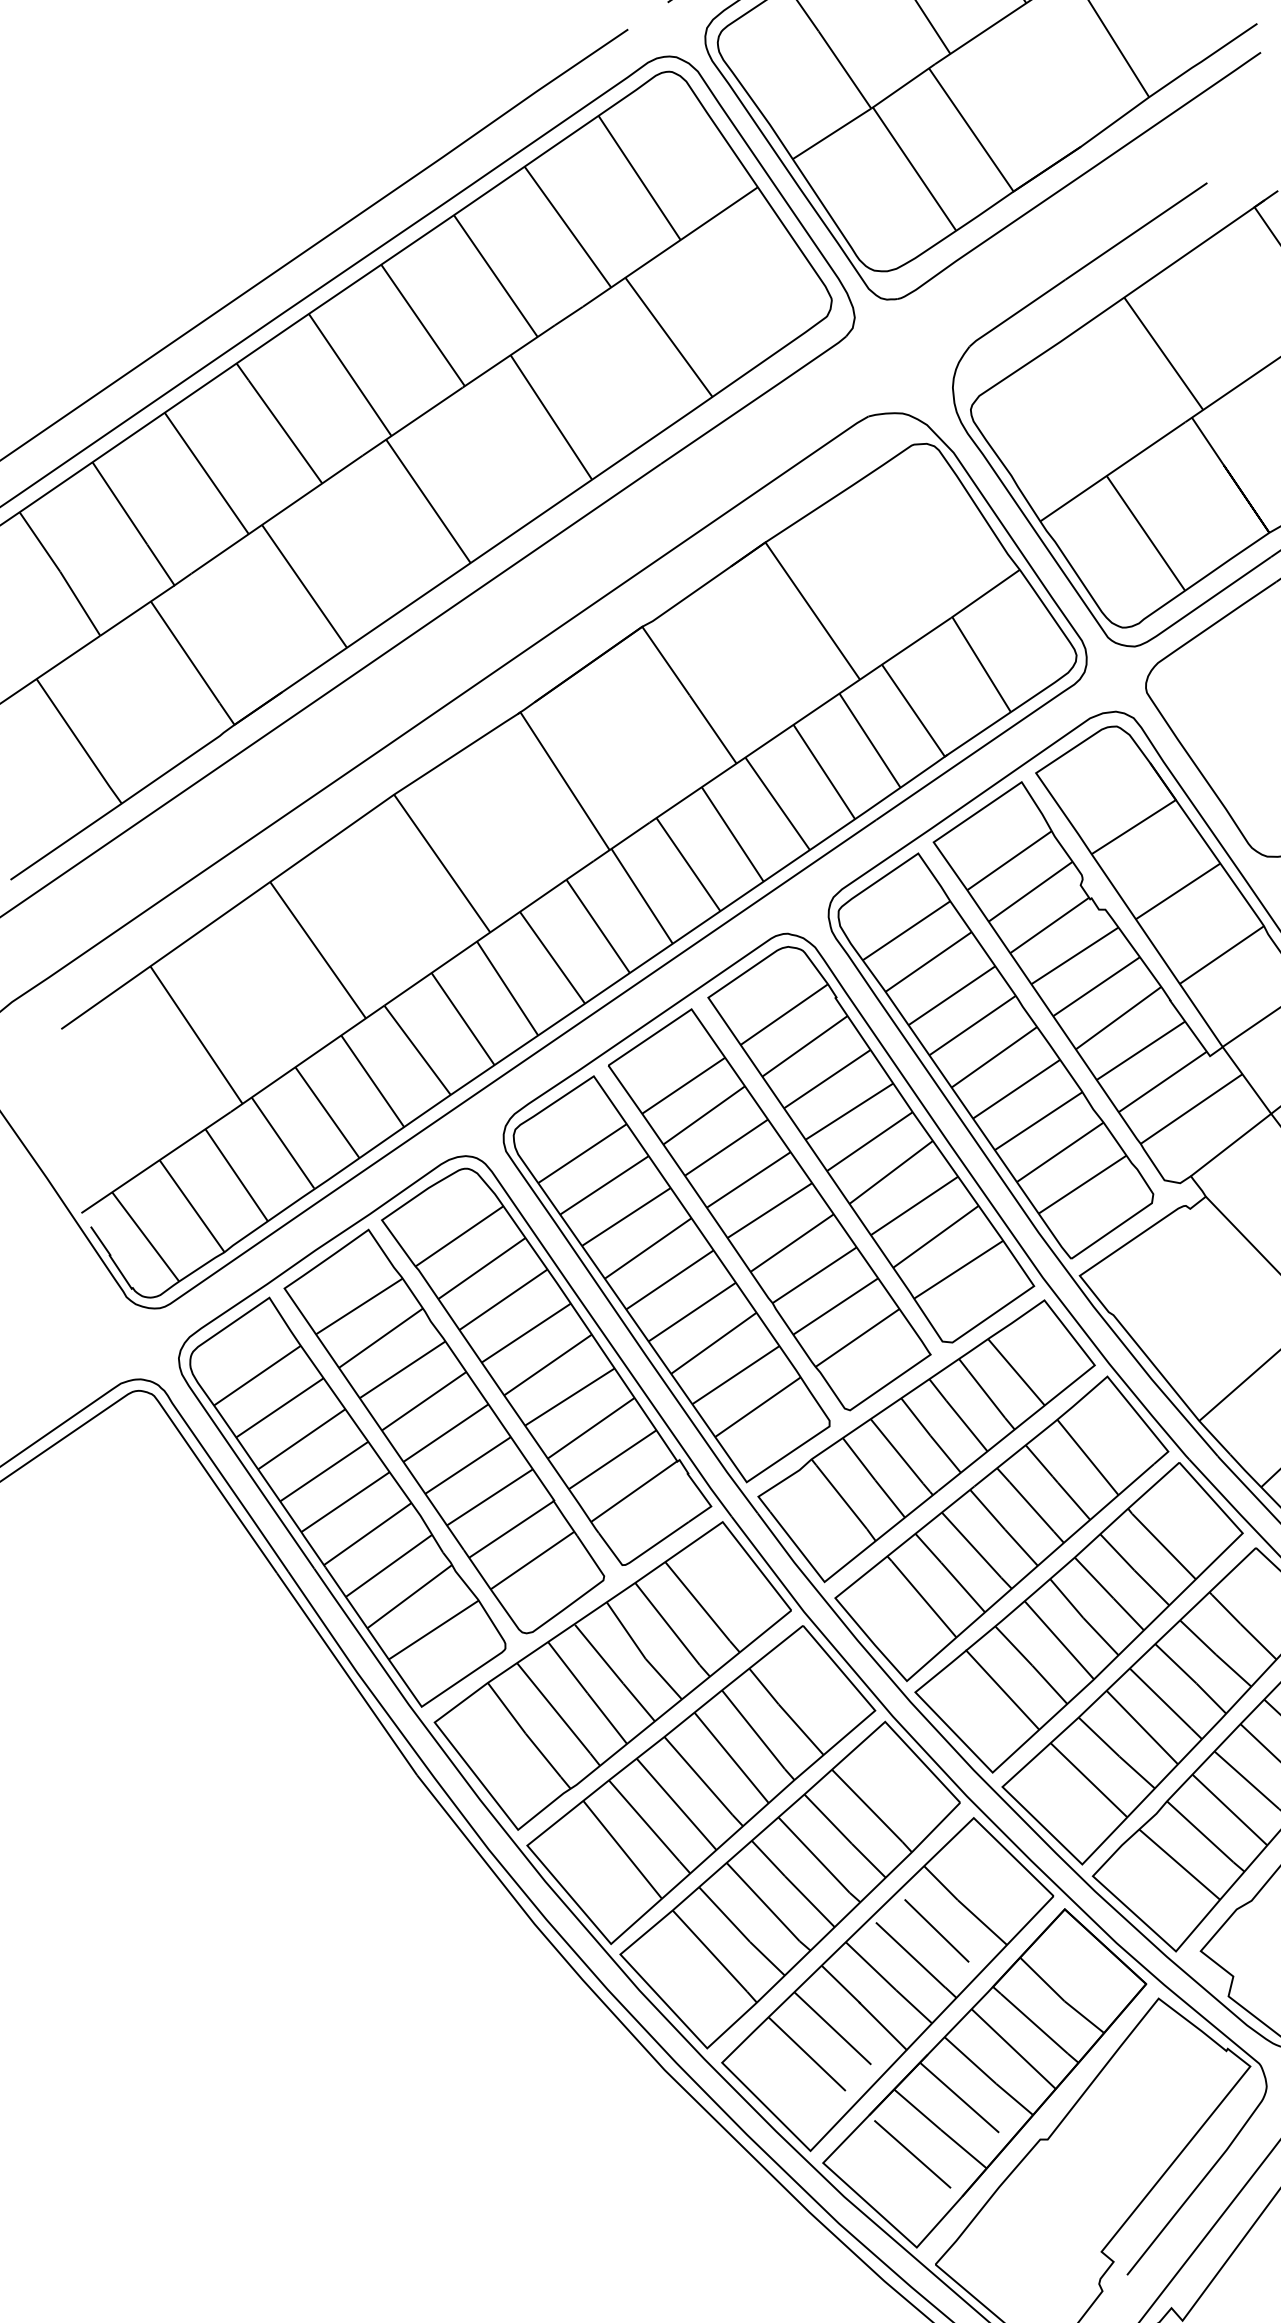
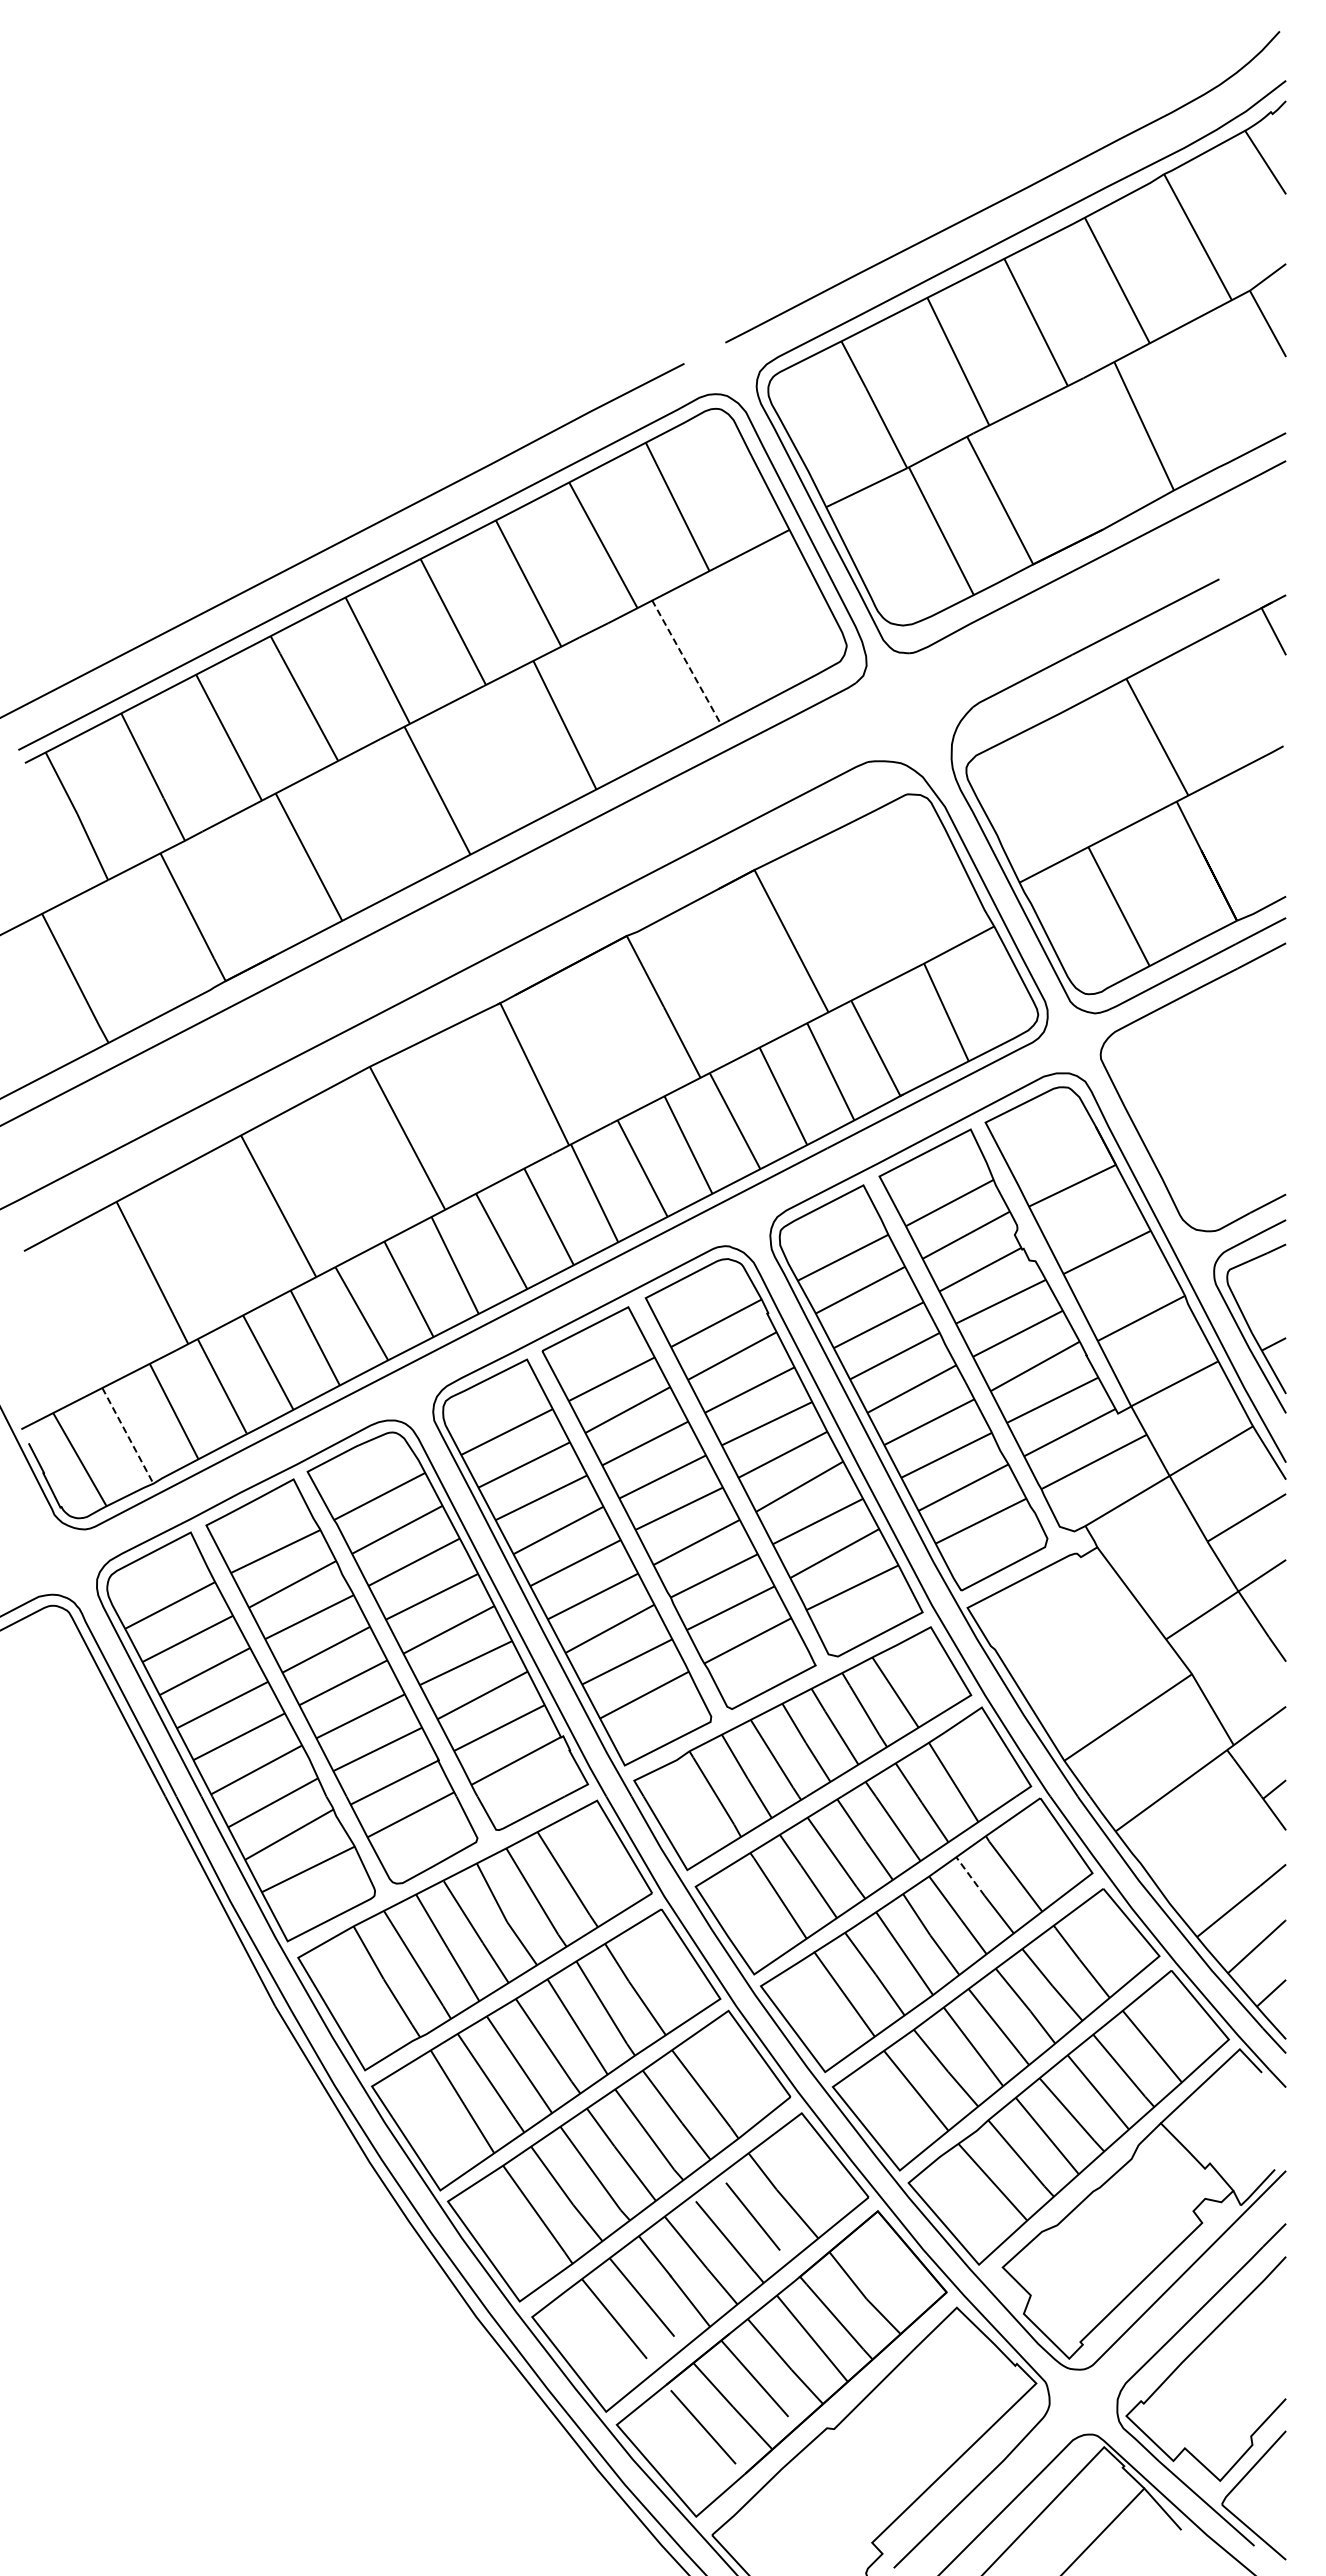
line: (668, 337) -> (686, 662), solid -> dashed
line: (192, 1206) -> (128, 1436), solid -> dashed
line: (1117, 1552) -> (970, 1876), solid -> dashed

